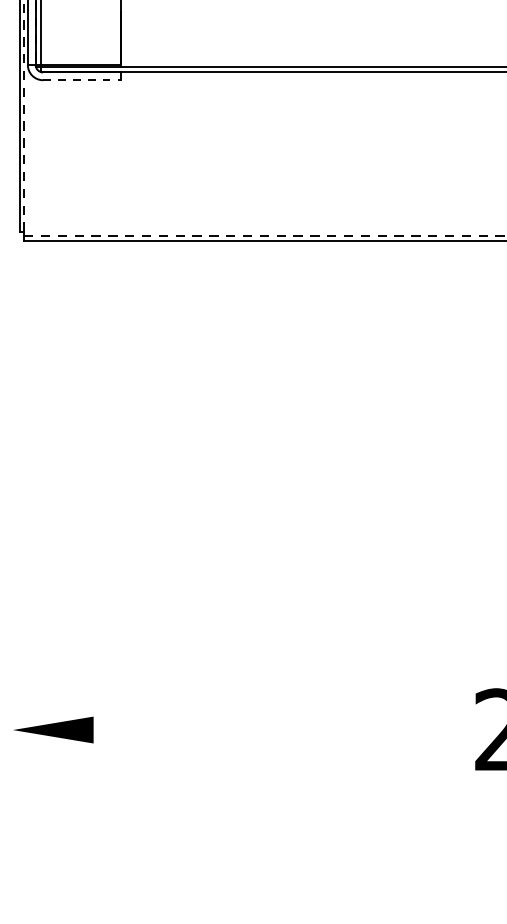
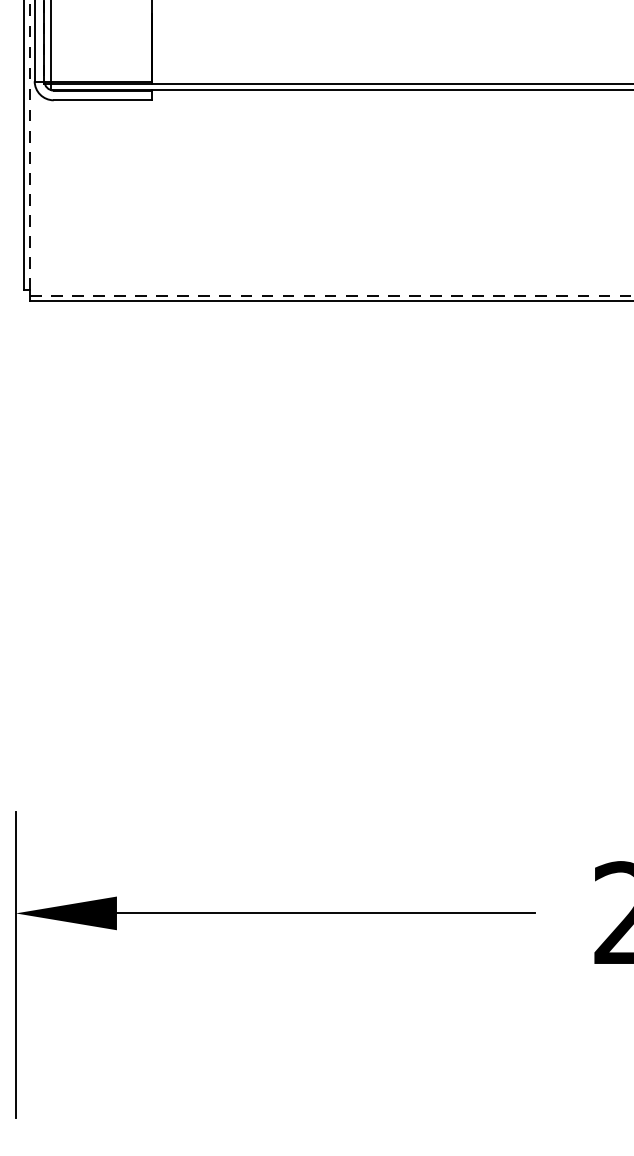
line: (82, 80) -> (102, 100), dashed -> solid
line: (260, 730) -> (325, 913), added
line: (12, 771) -> (15, 965), added

